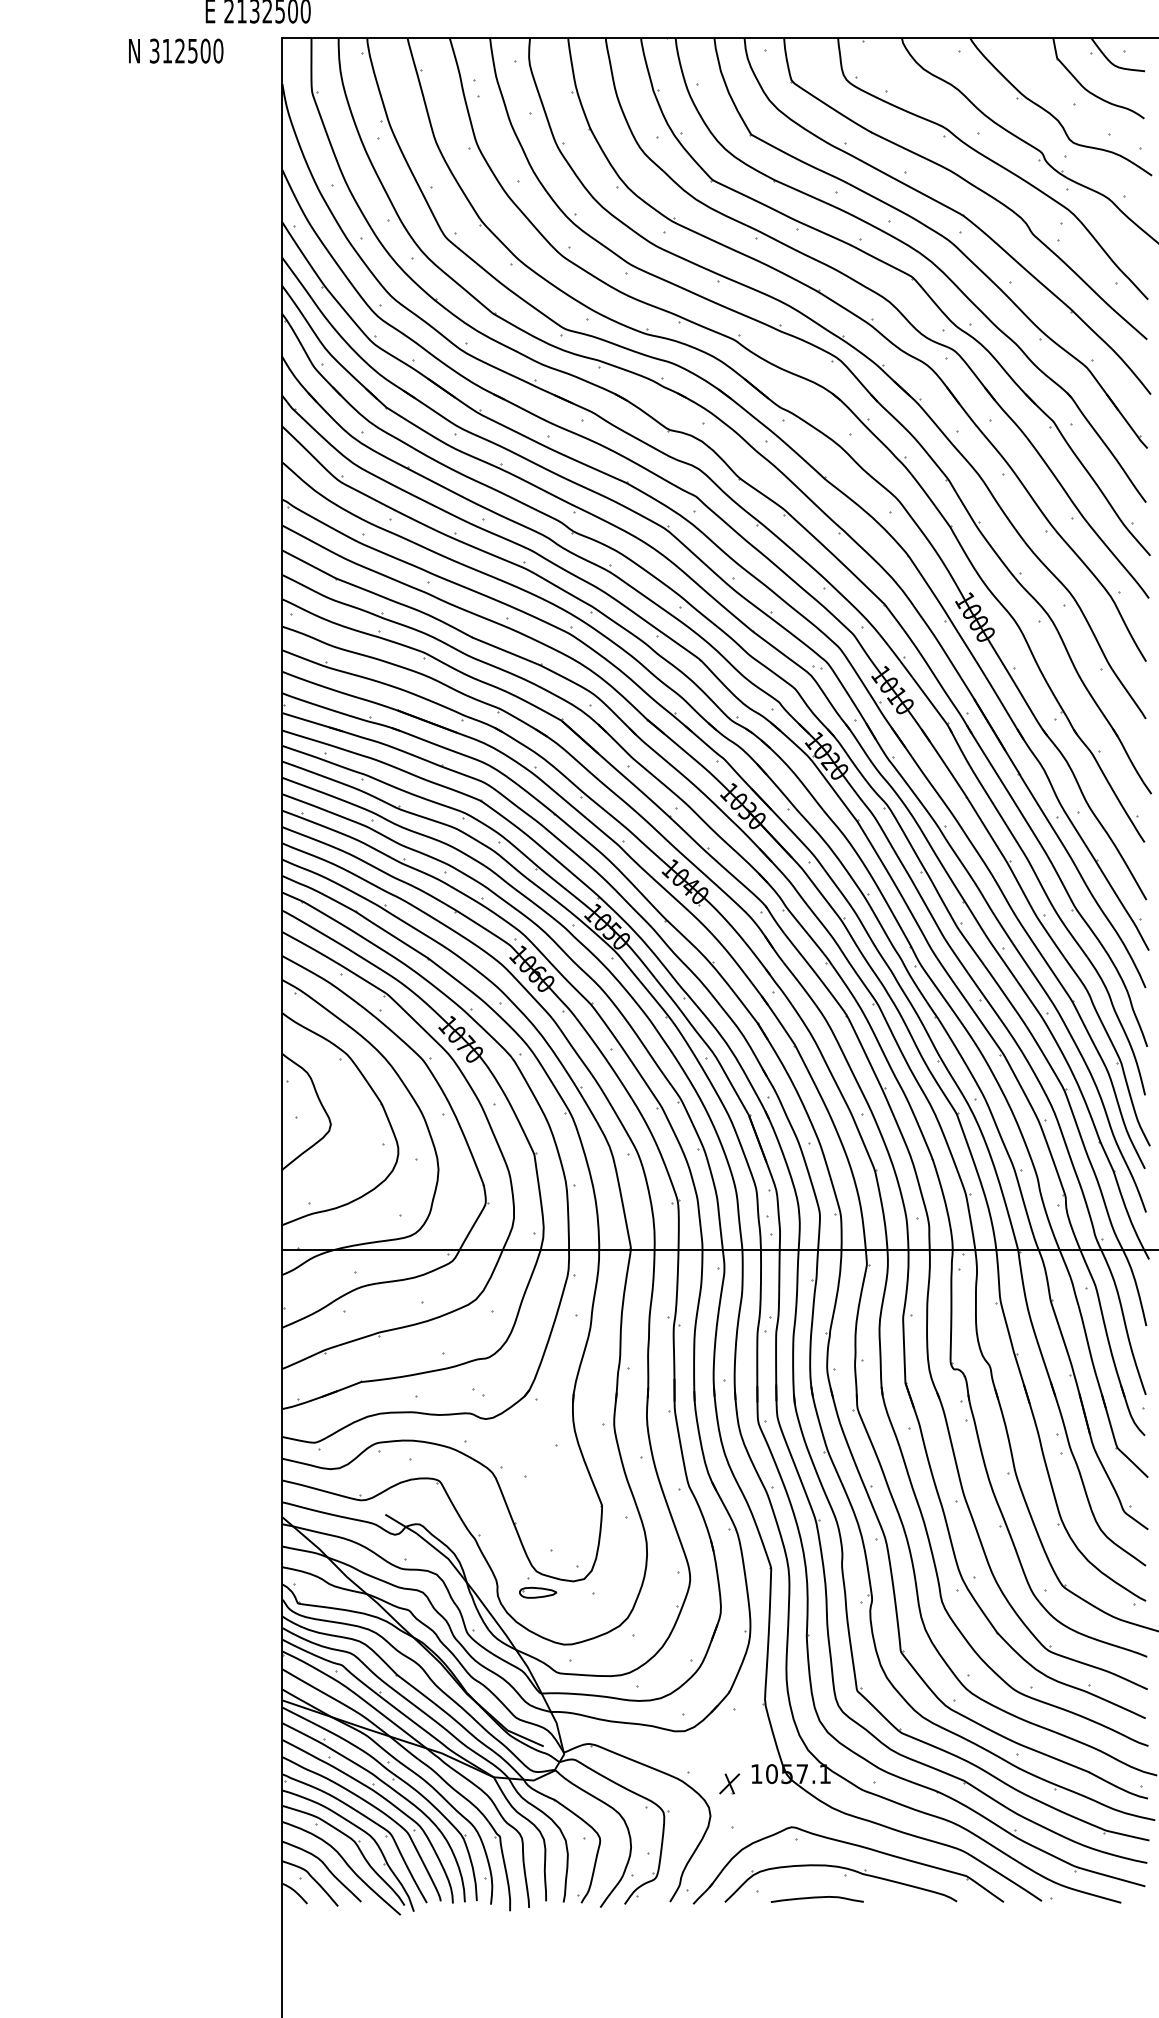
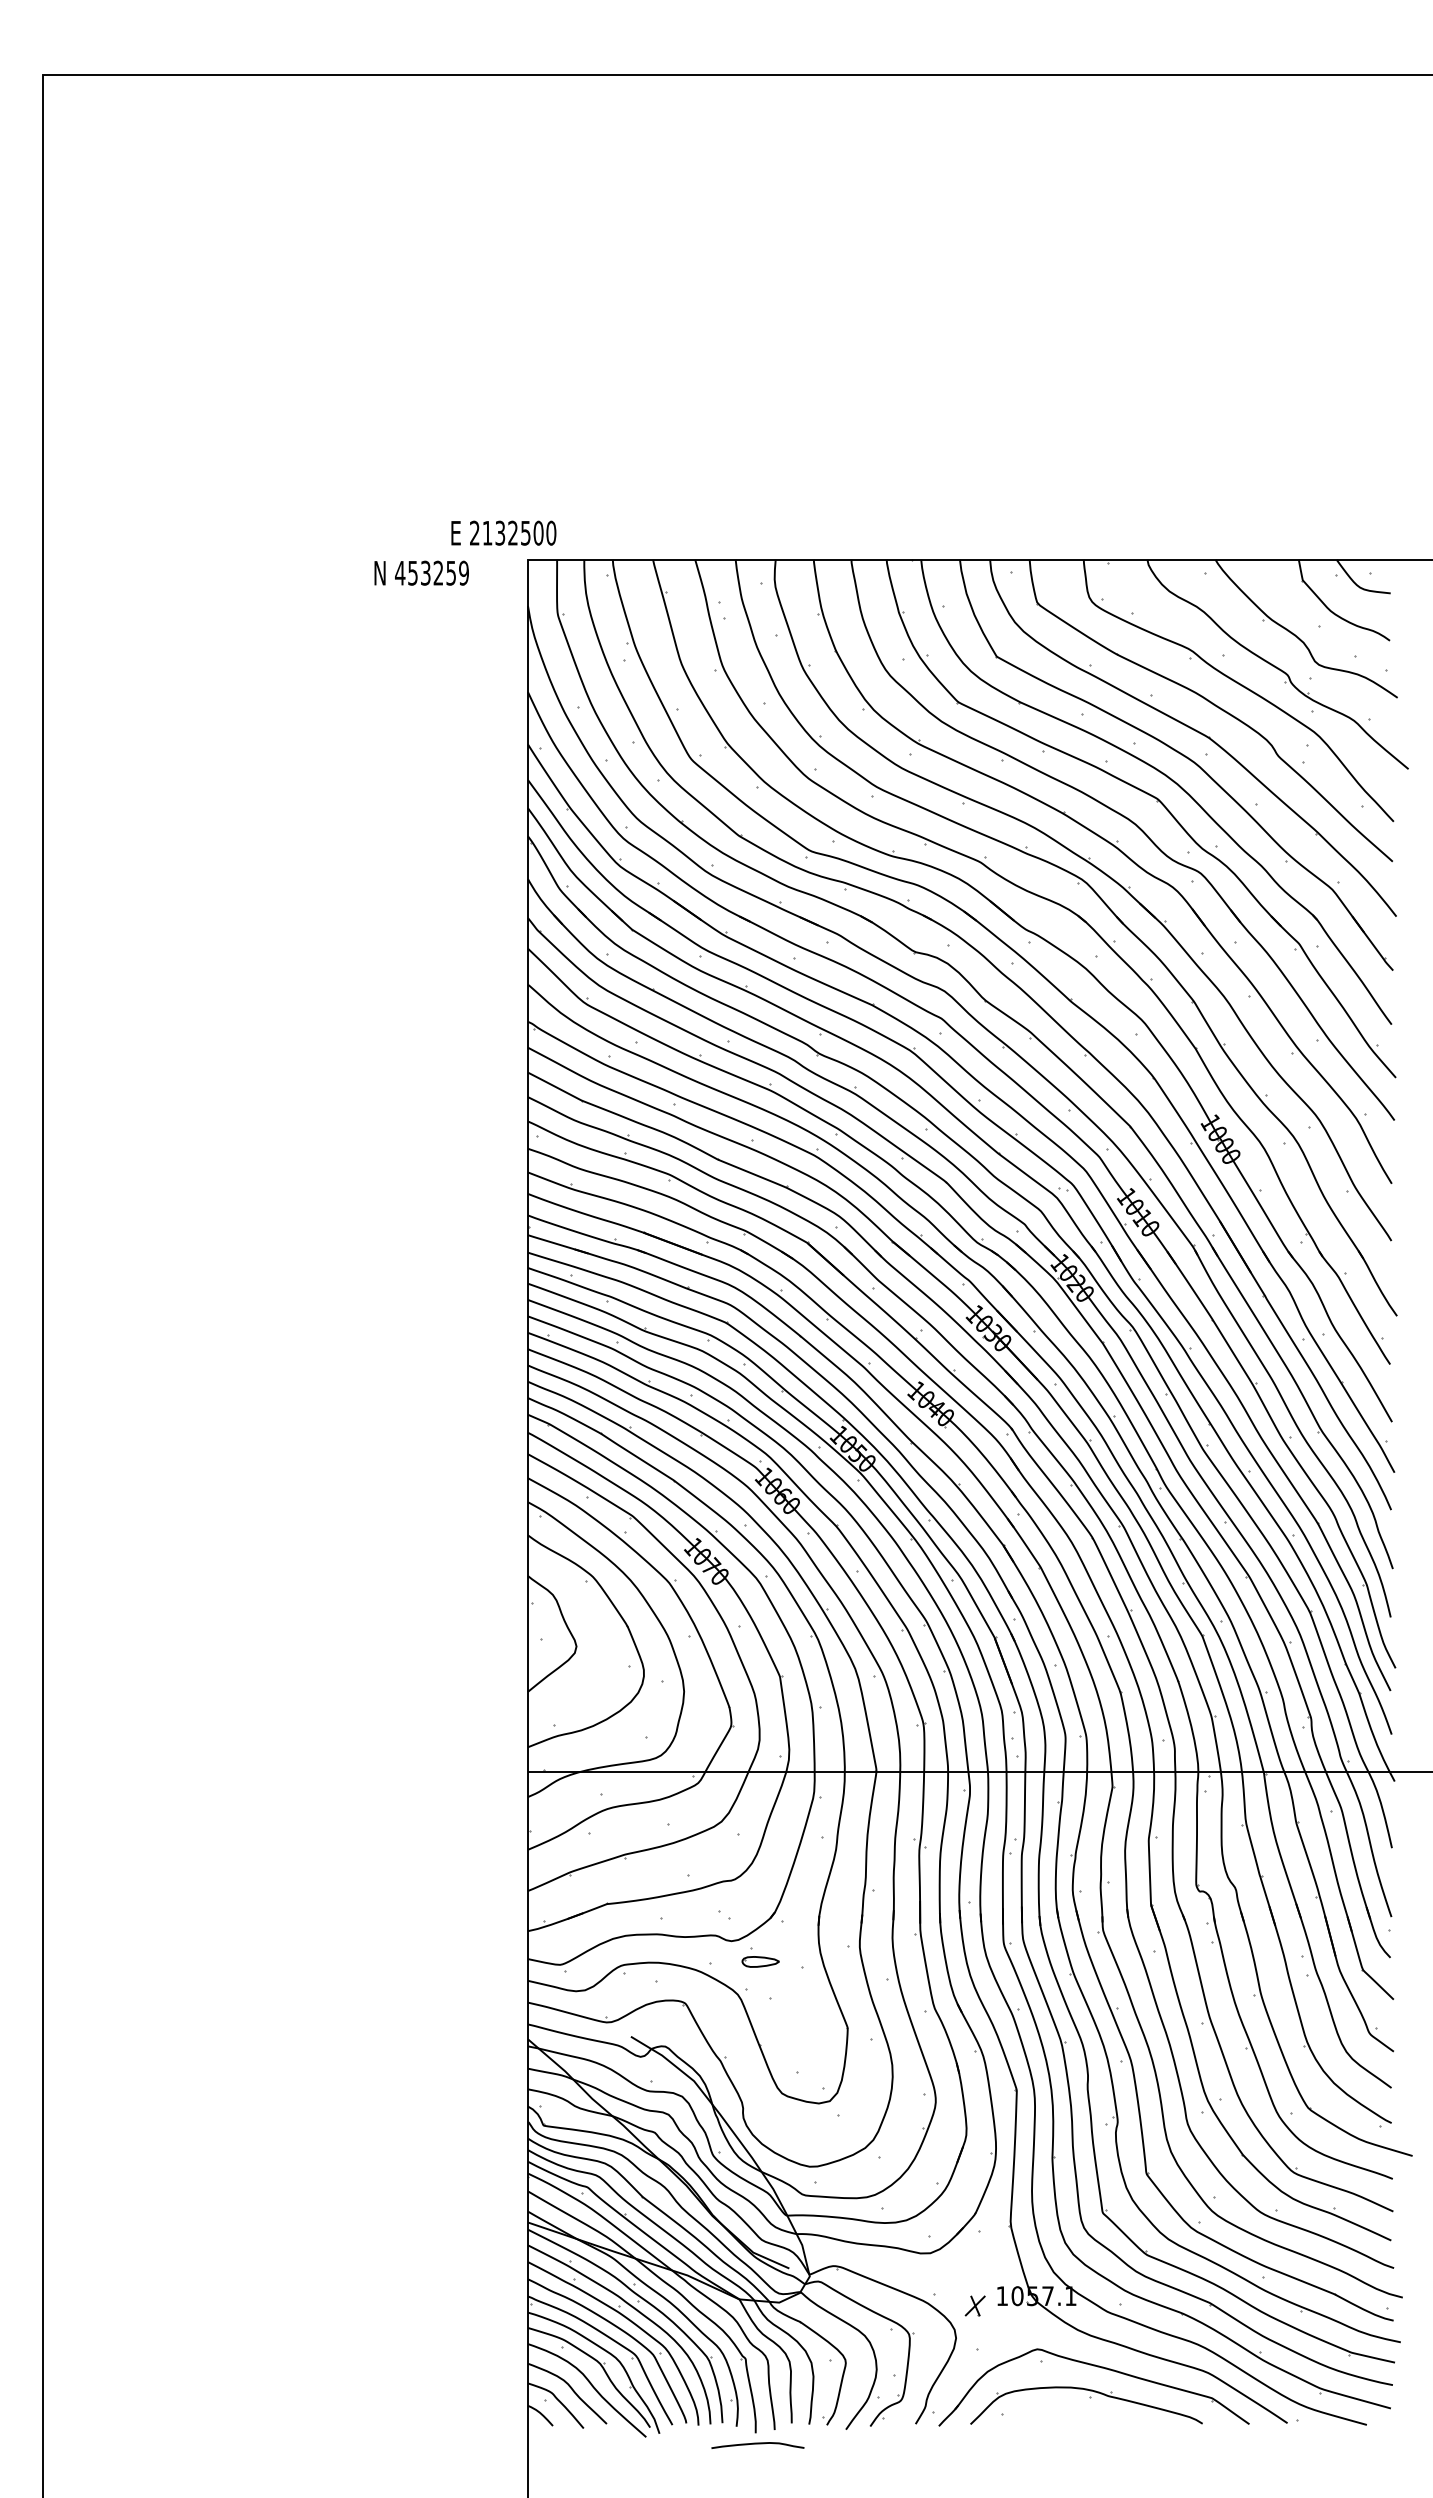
text: (185, 50) -> (431, 572), 312500 -> 453259
part: (537, 1588) -> (760, 1957), moved
curve: (816, 1898) -> (757, 2444), moved

